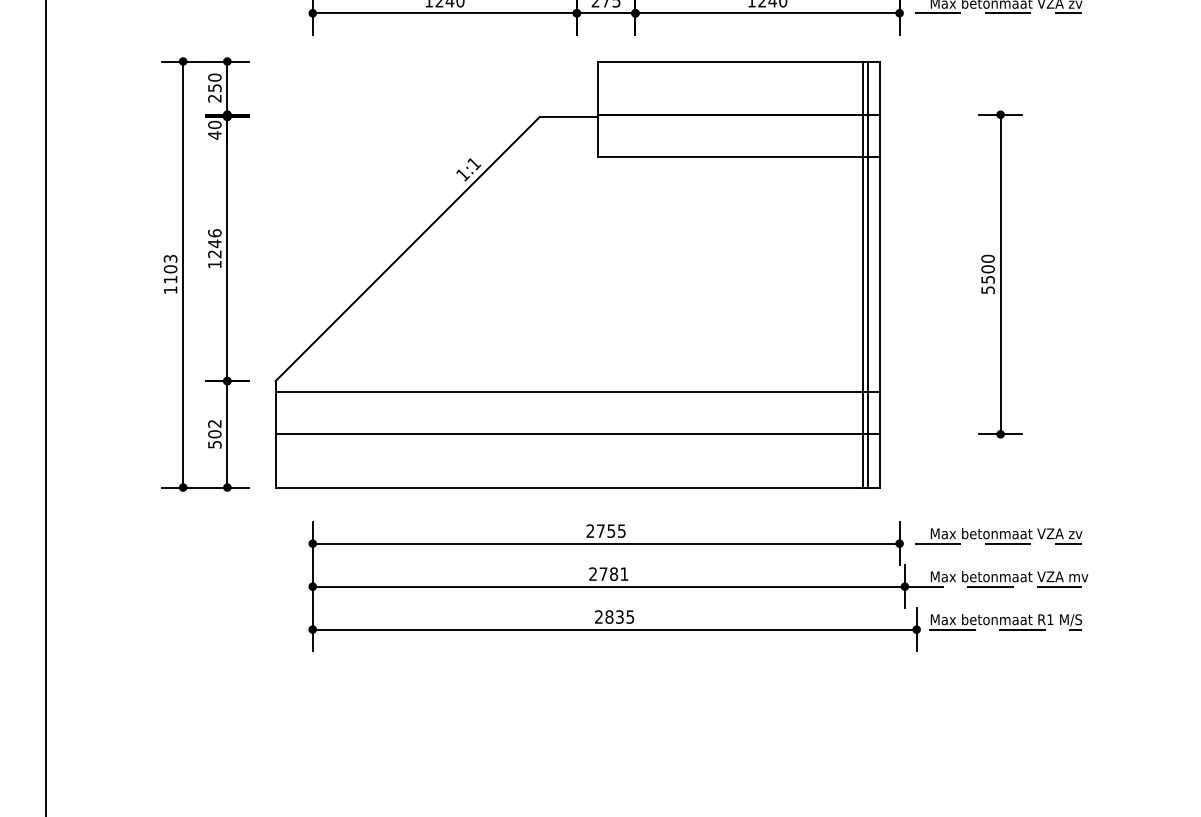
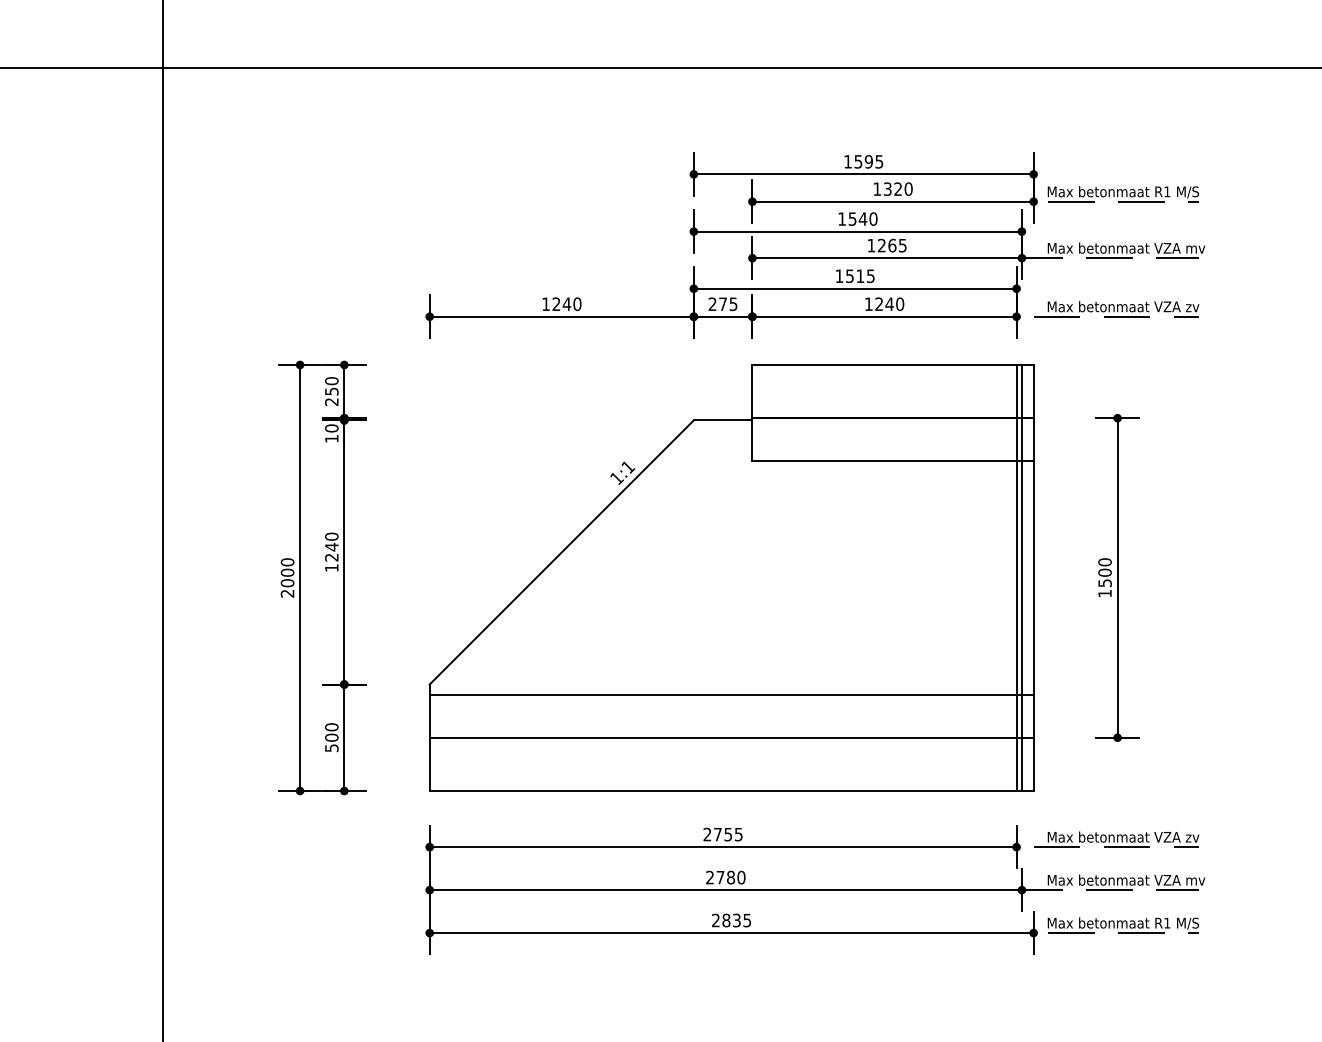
text: (214, 135) -> (331, 438), 40 -> 10
text: (214, 233) -> (331, 536), 1246 -> 1240
text: (170, 274) -> (287, 577), 1103 -> 2000
part: (577, 274) -> (731, 577), moved
text: (987, 290) -> (1104, 593), 5500 -> 1500
text: (214, 424) -> (331, 727), 502 -> 500
text: (624, 574) -> (741, 877), 2781 -> 2780

